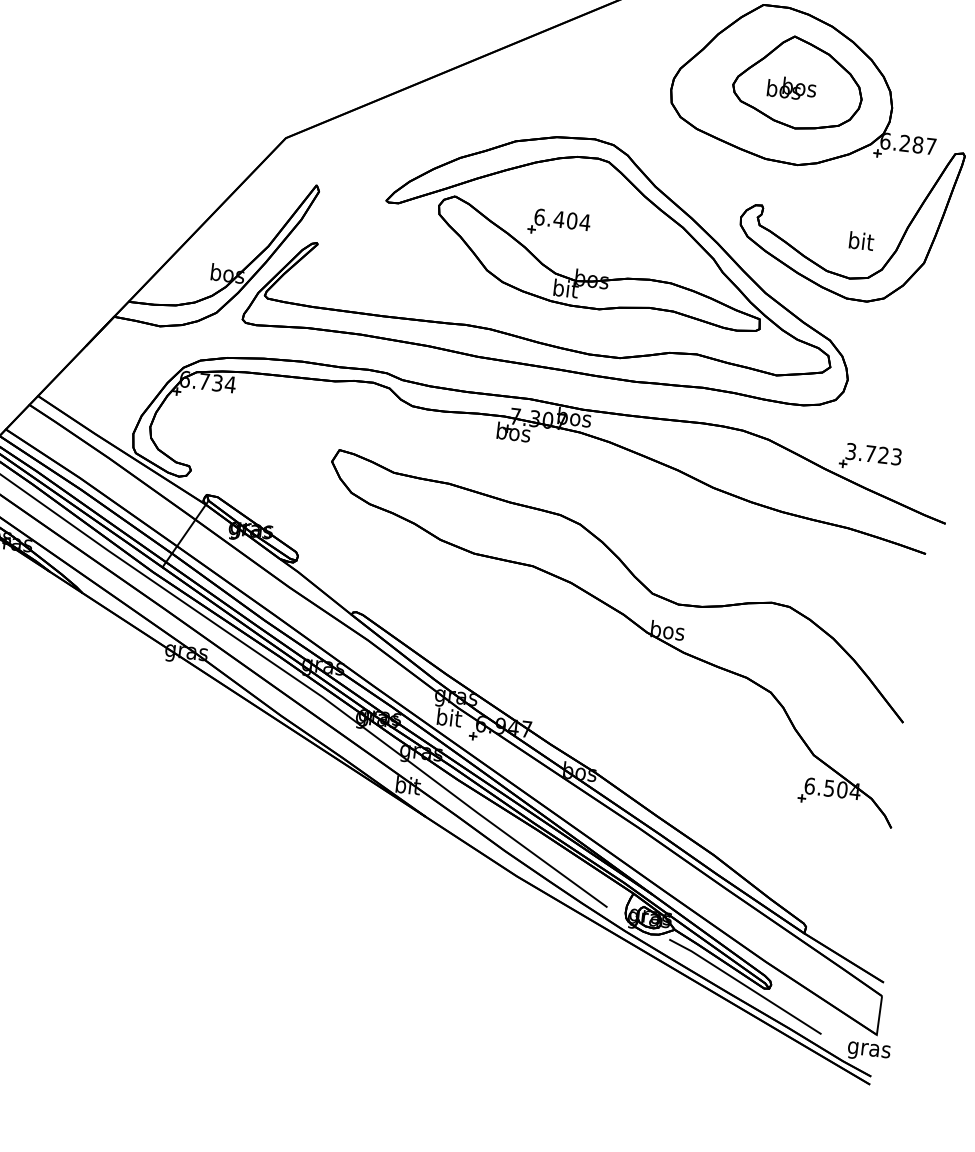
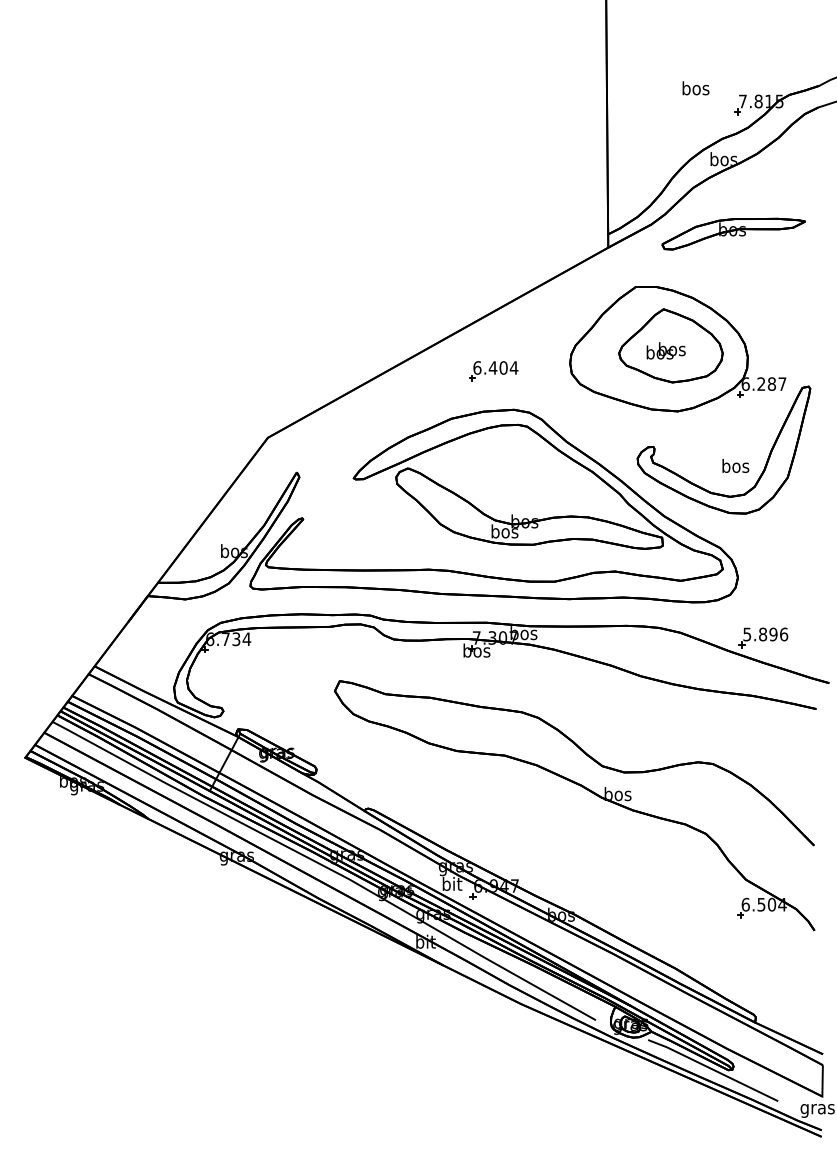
part: (559, 223) -> (493, 371), moved
text: (861, 240) -> (735, 465), bit -> bos
text: (565, 288) -> (504, 531), bit -> bos
text: (873, 454) -> (765, 634), 3.723 -> 5.896

